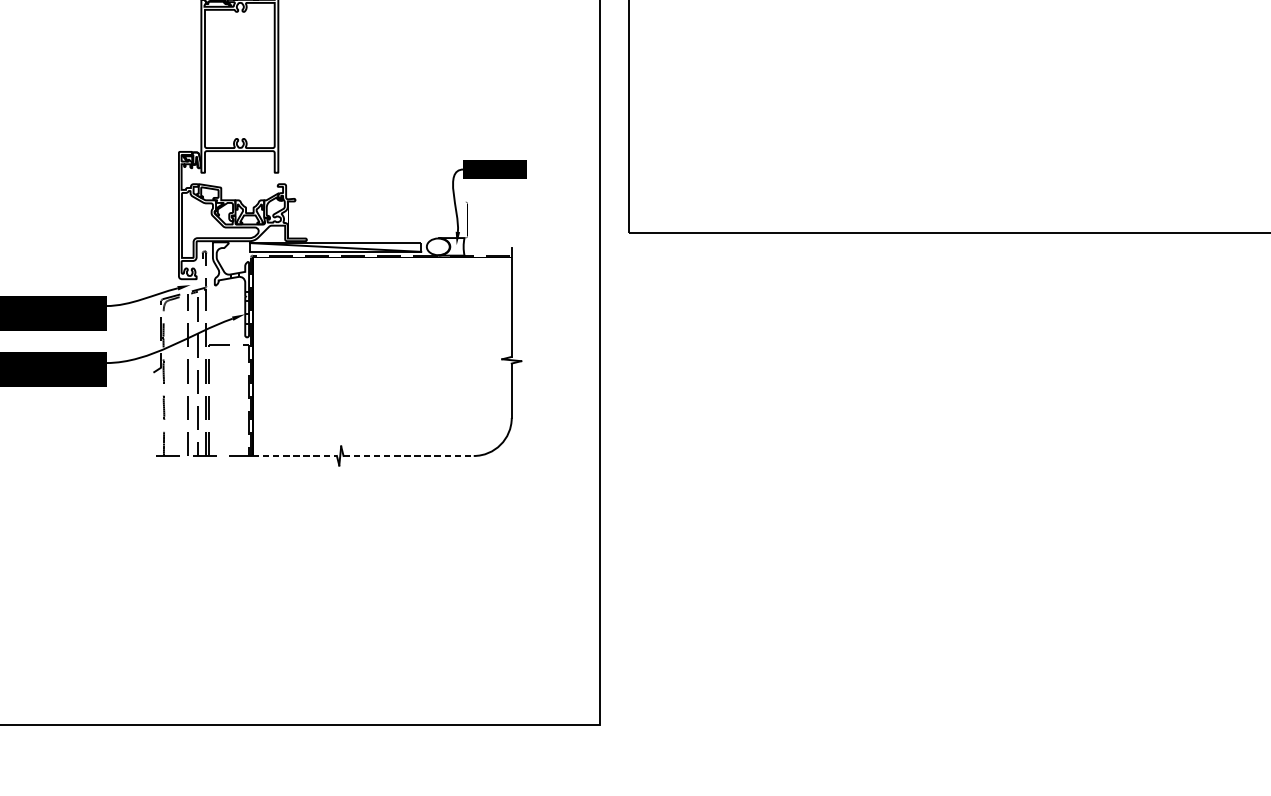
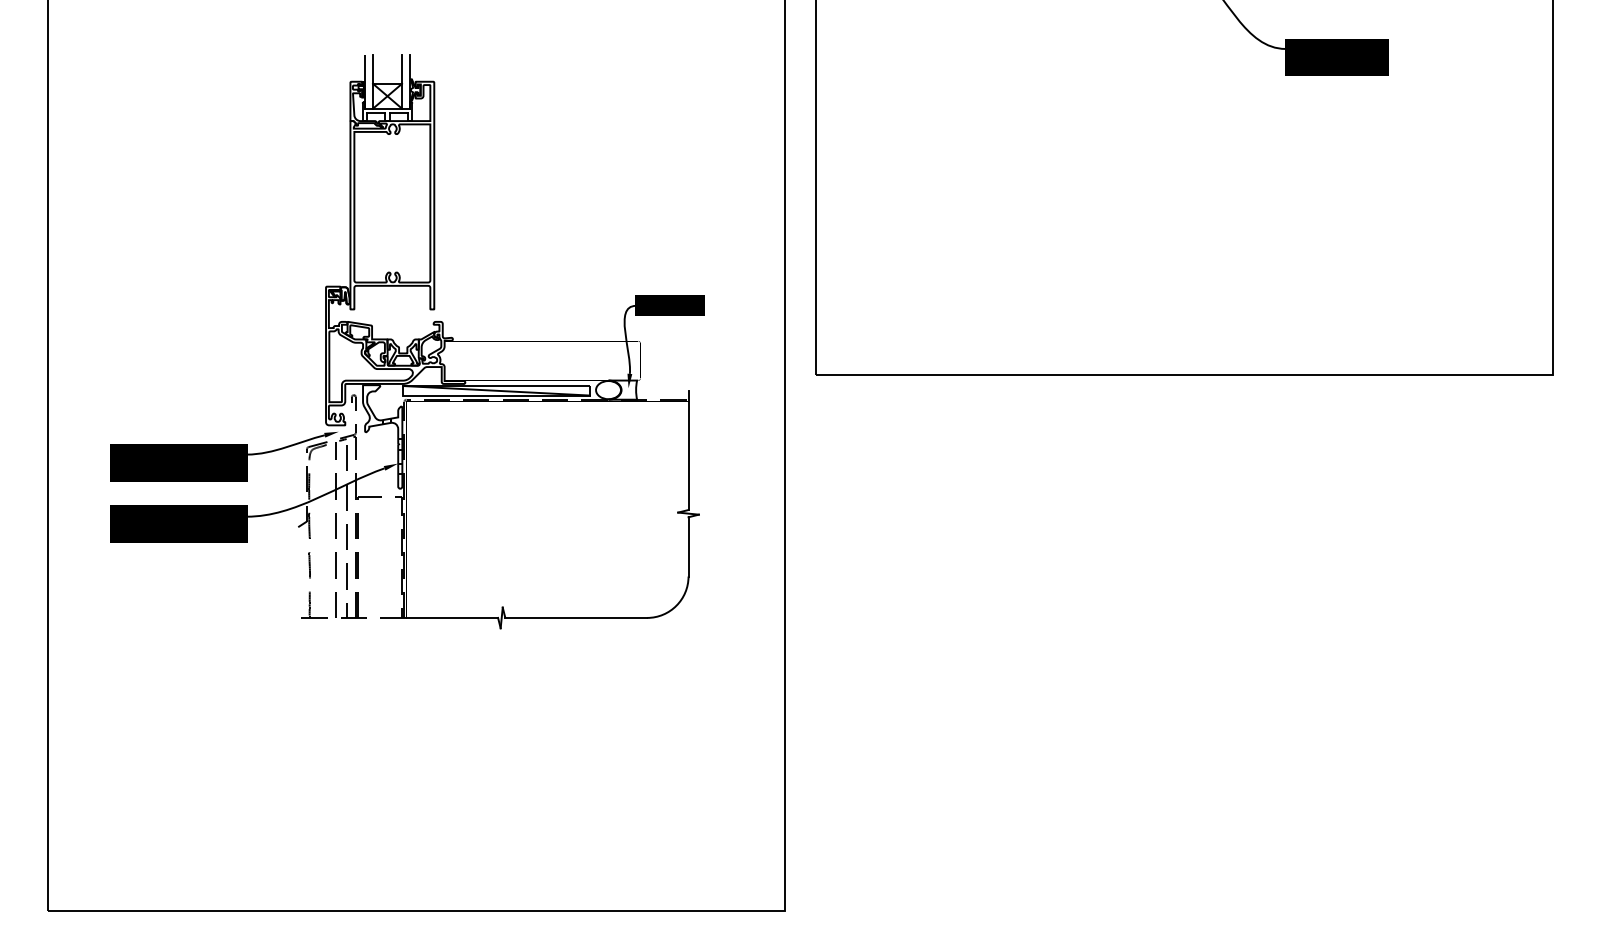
line: (295, 455) -> (452, 617), dashed -> solid
line: (408, 455) -> (576, 617), dashed -> solid

